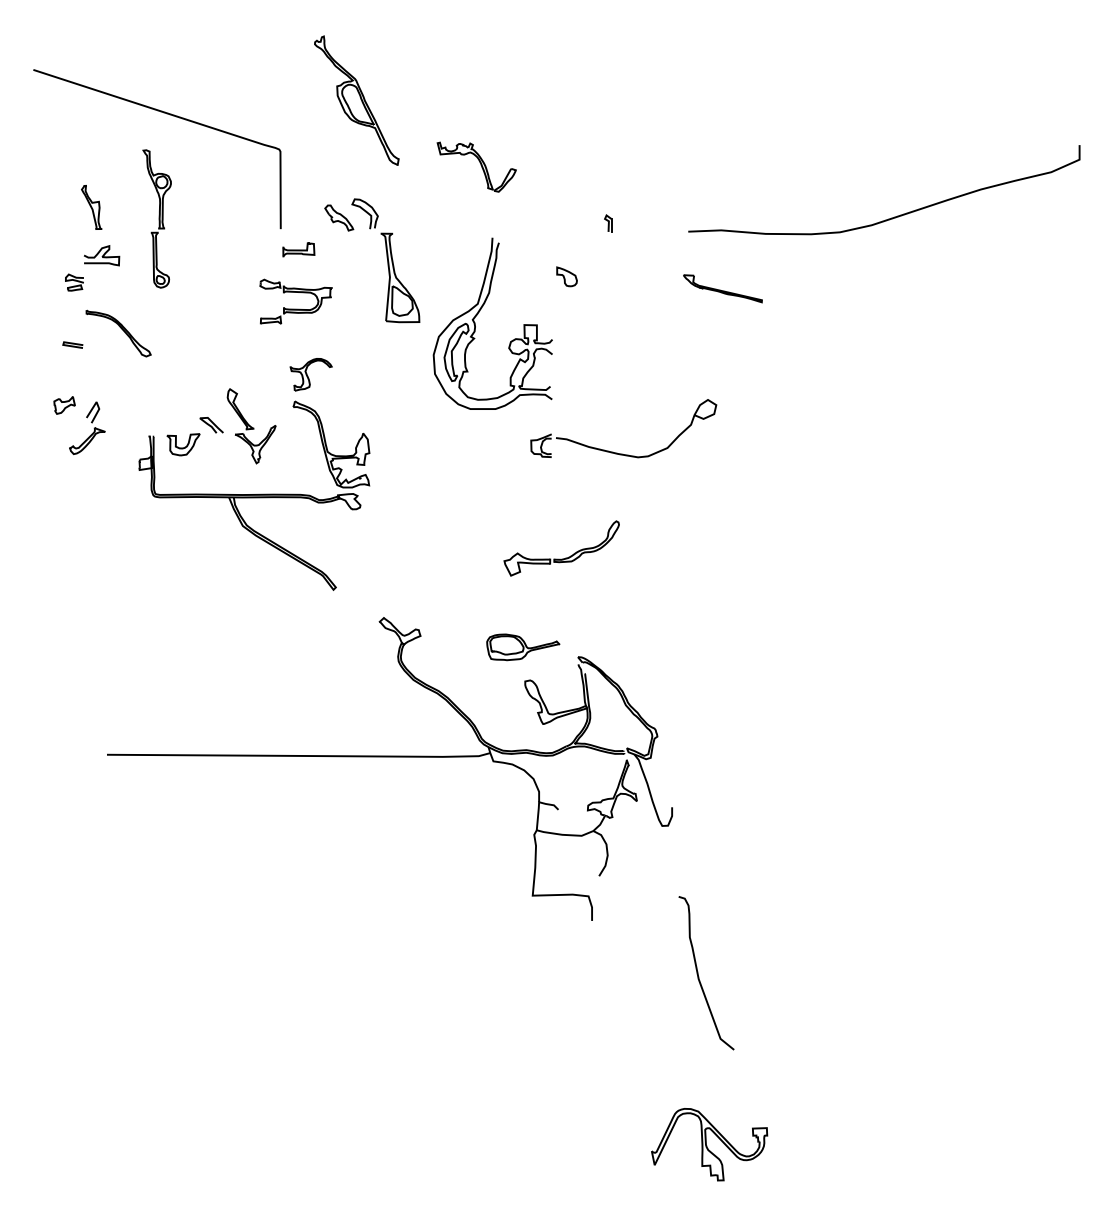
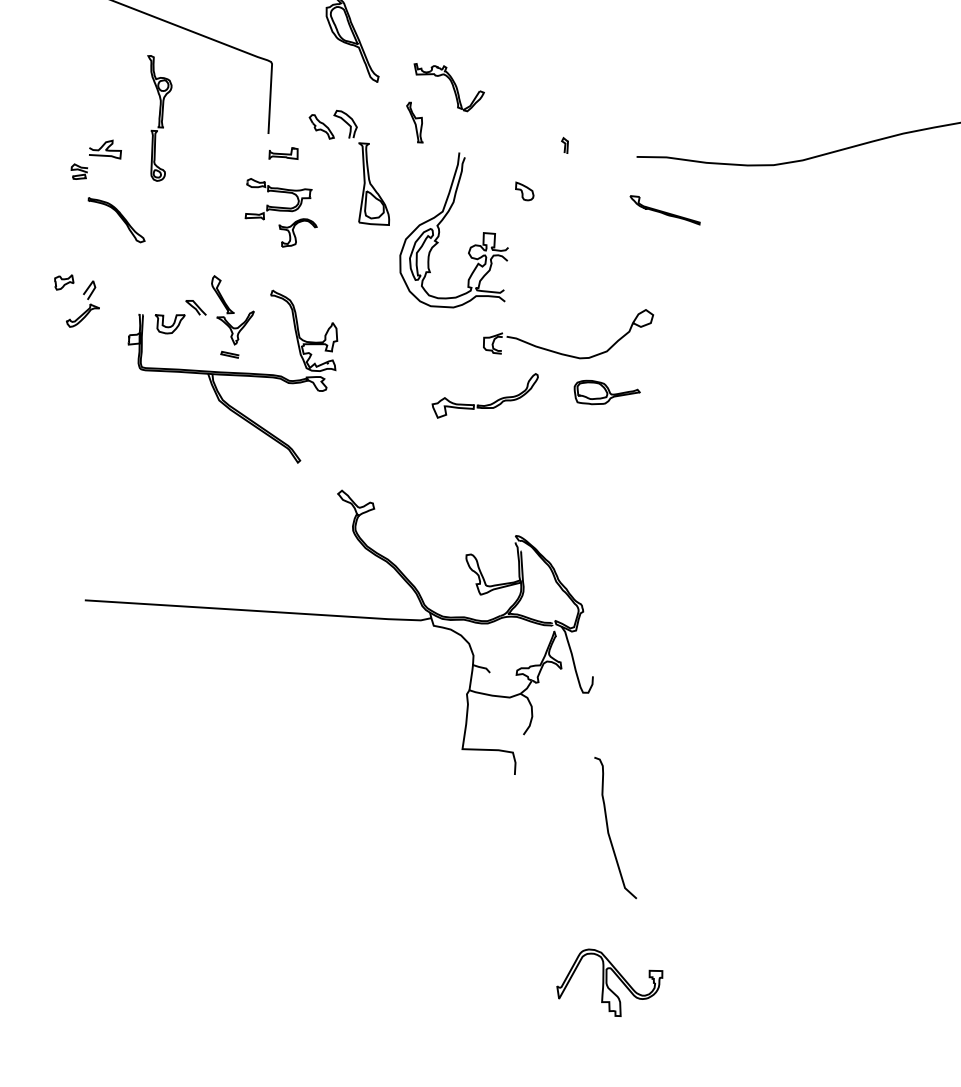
part: (91, 207) -> (414, 122), moved
line: (72, 344) -> (229, 354), moved
part: (310, 374) -> (297, 232), moved
part: (565, 557) -> (487, 404), moved
part: (523, 647) -> (607, 393), moved

